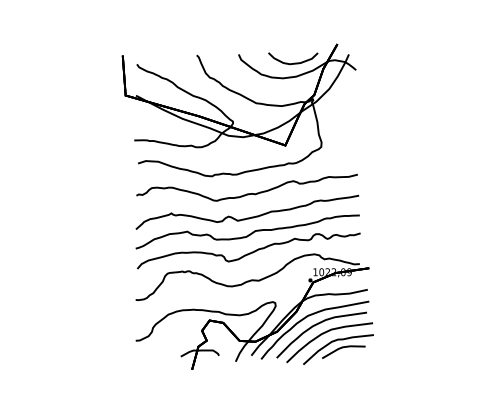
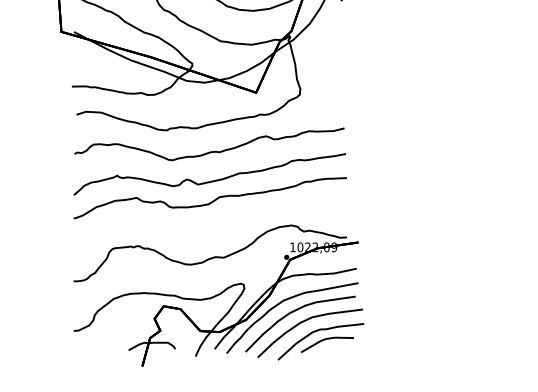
curve: (249, 252) -> (212, 223), removed

